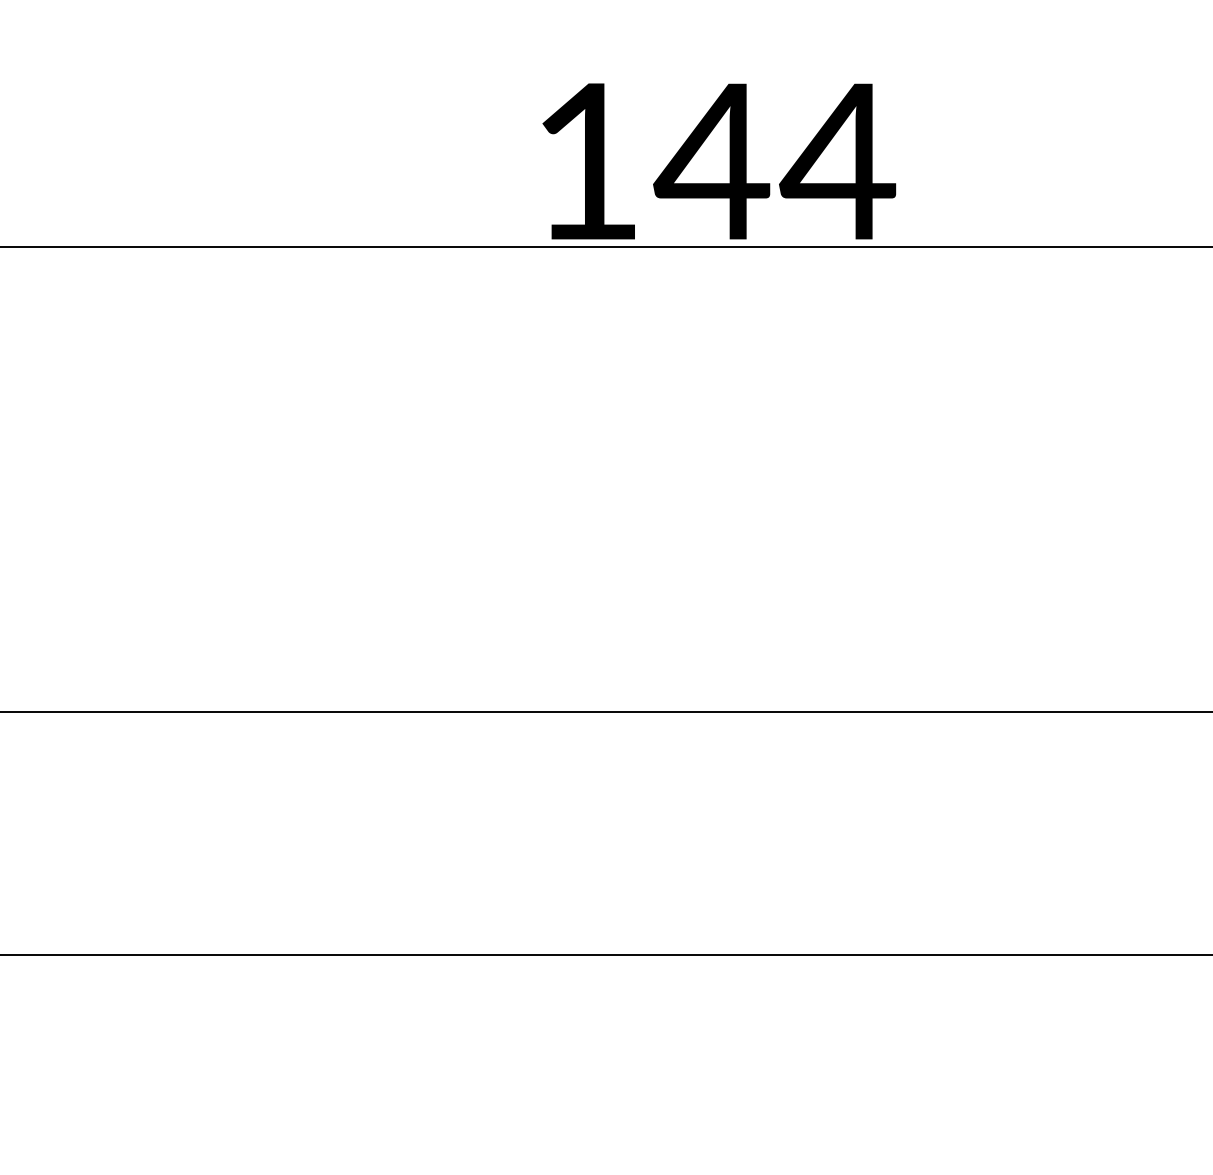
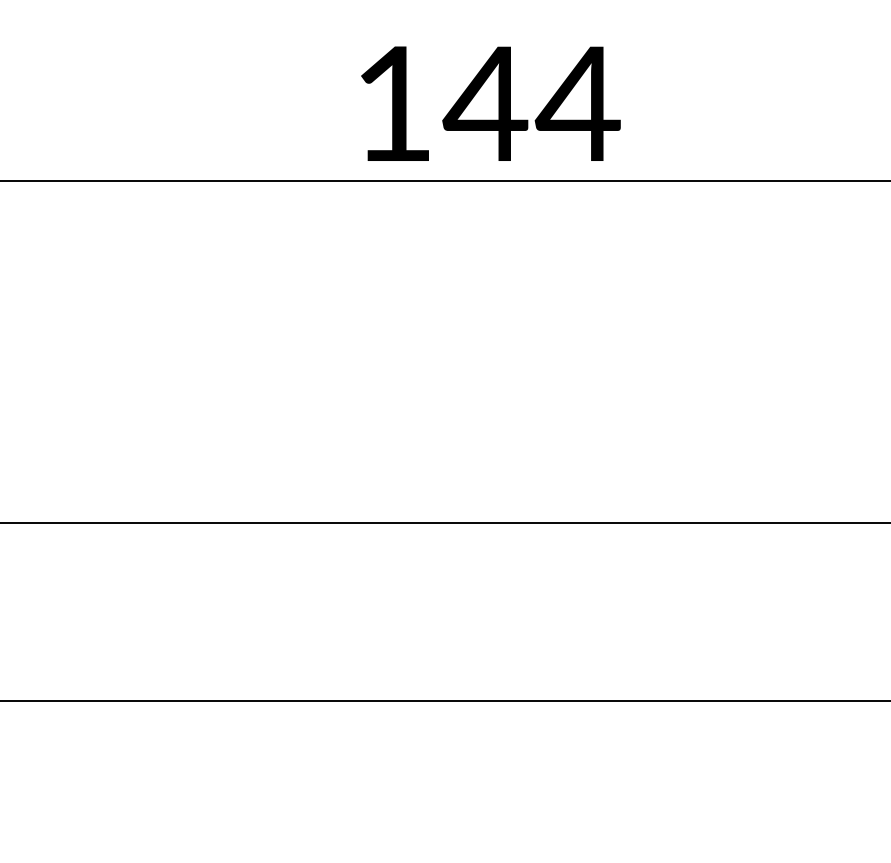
text: (719, 161) -> (491, 103), moved

